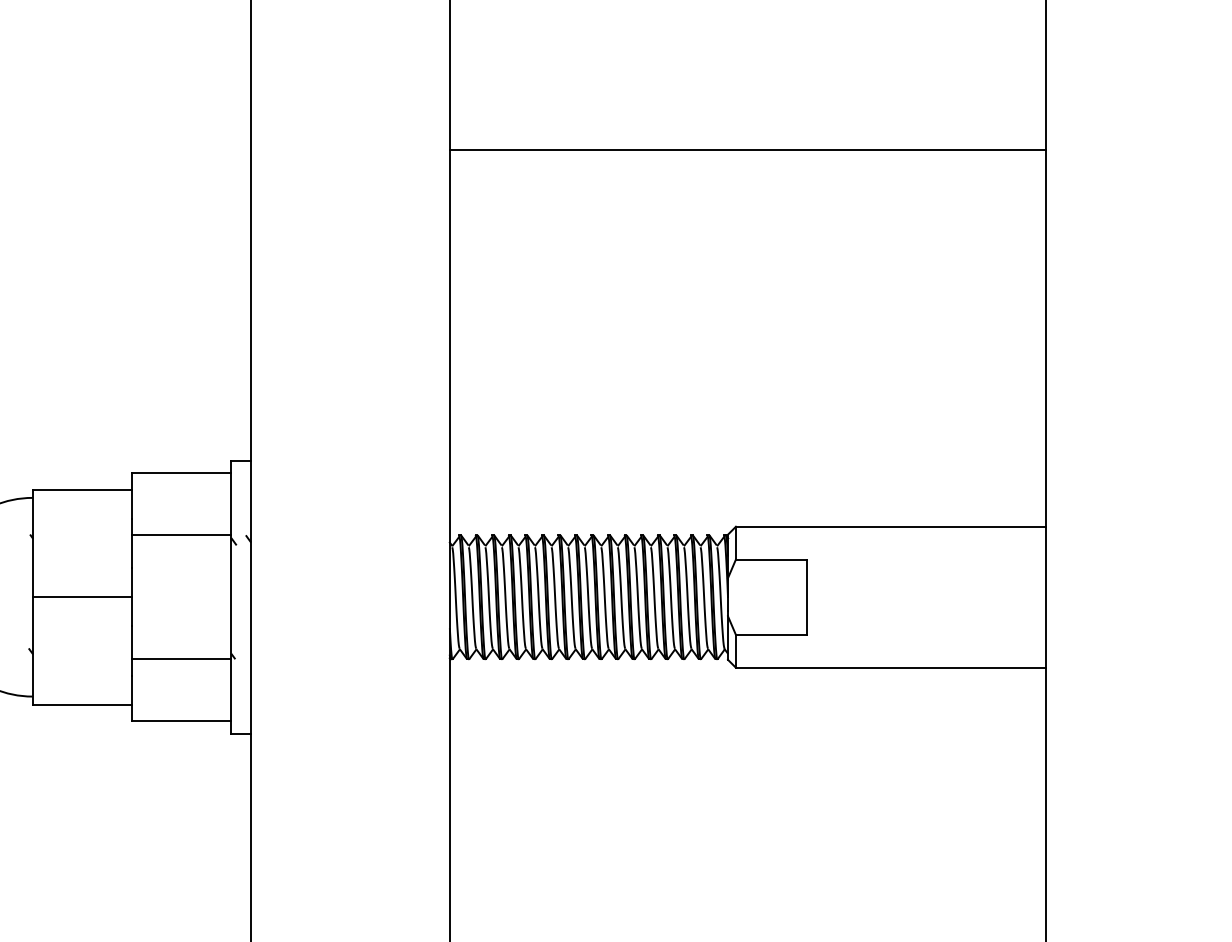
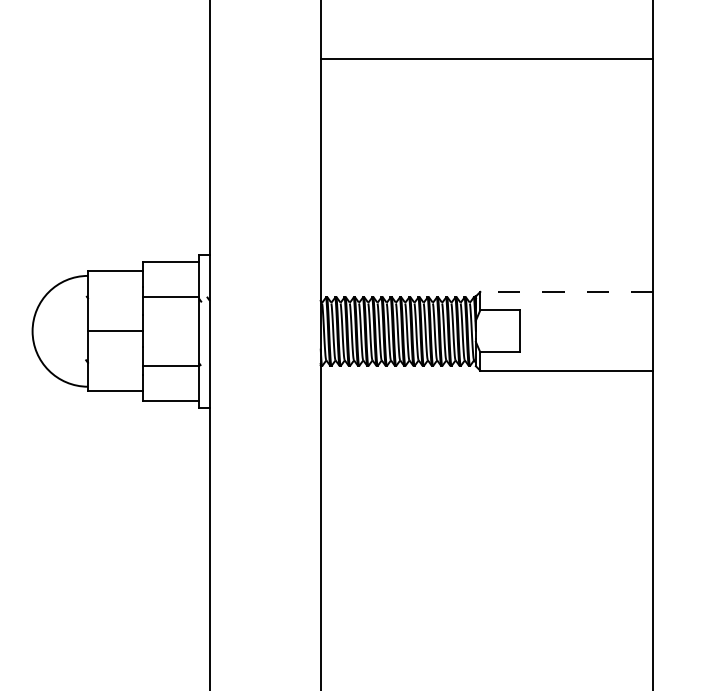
line: (747, 149) -> (486, 58), moved
line: (890, 525) -> (566, 291), solid -> dashed

